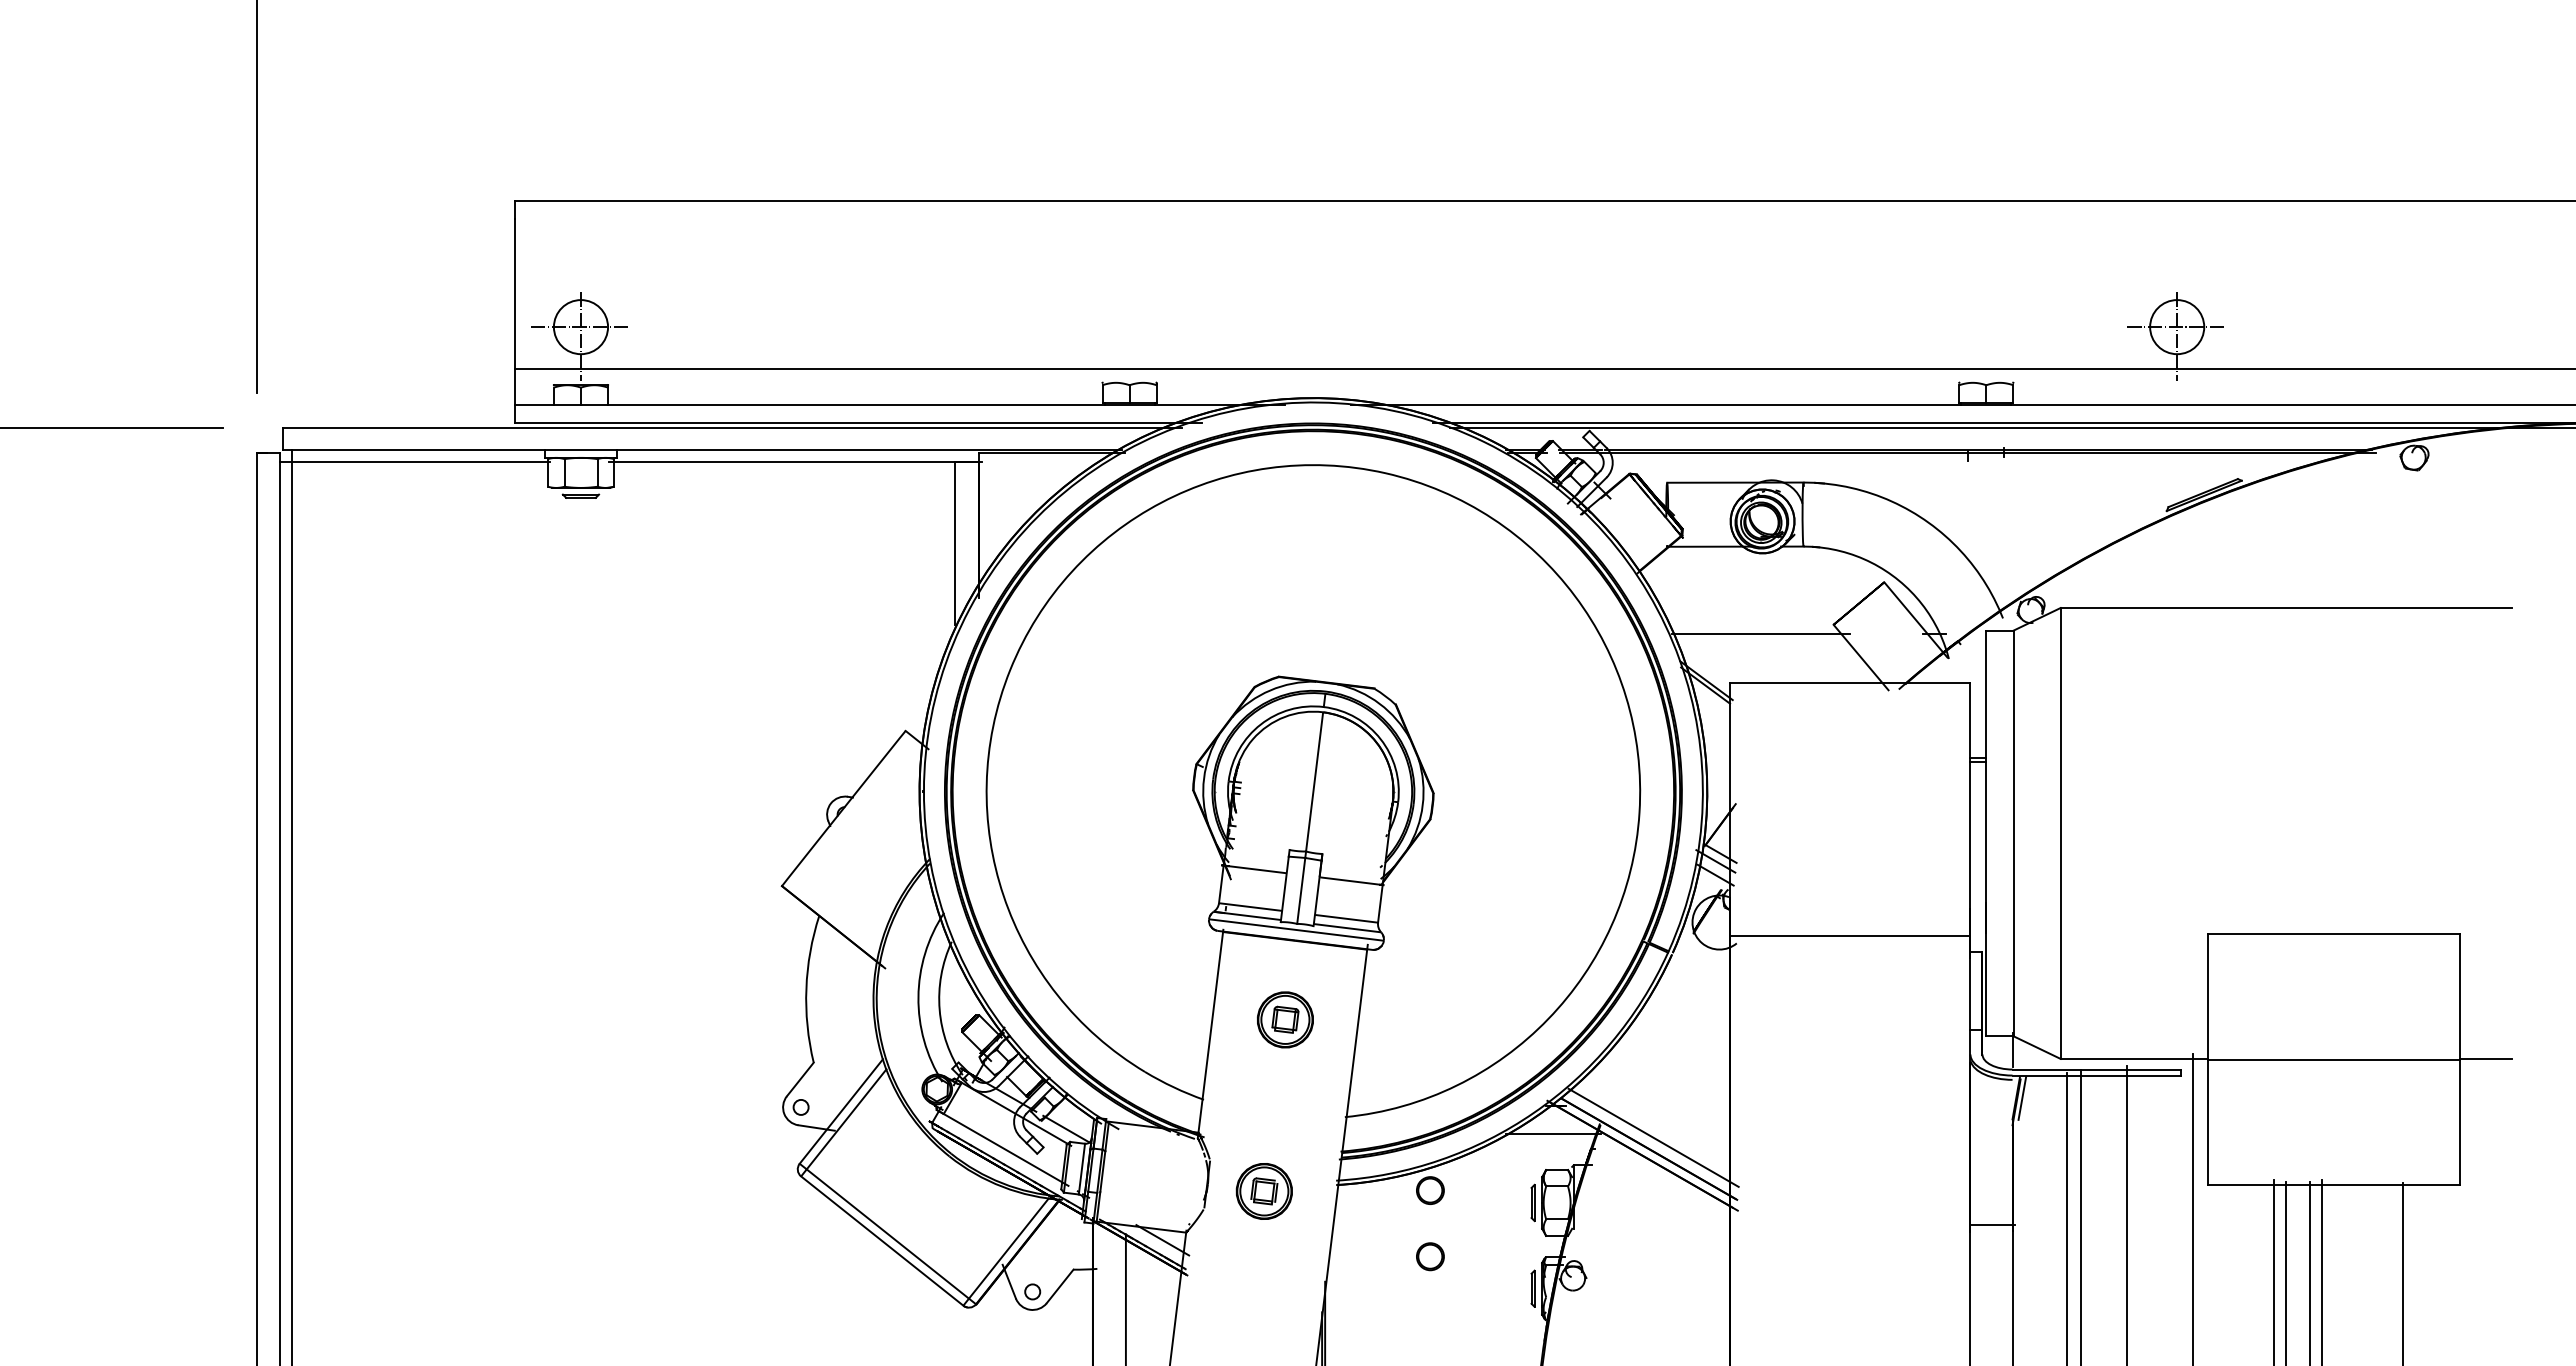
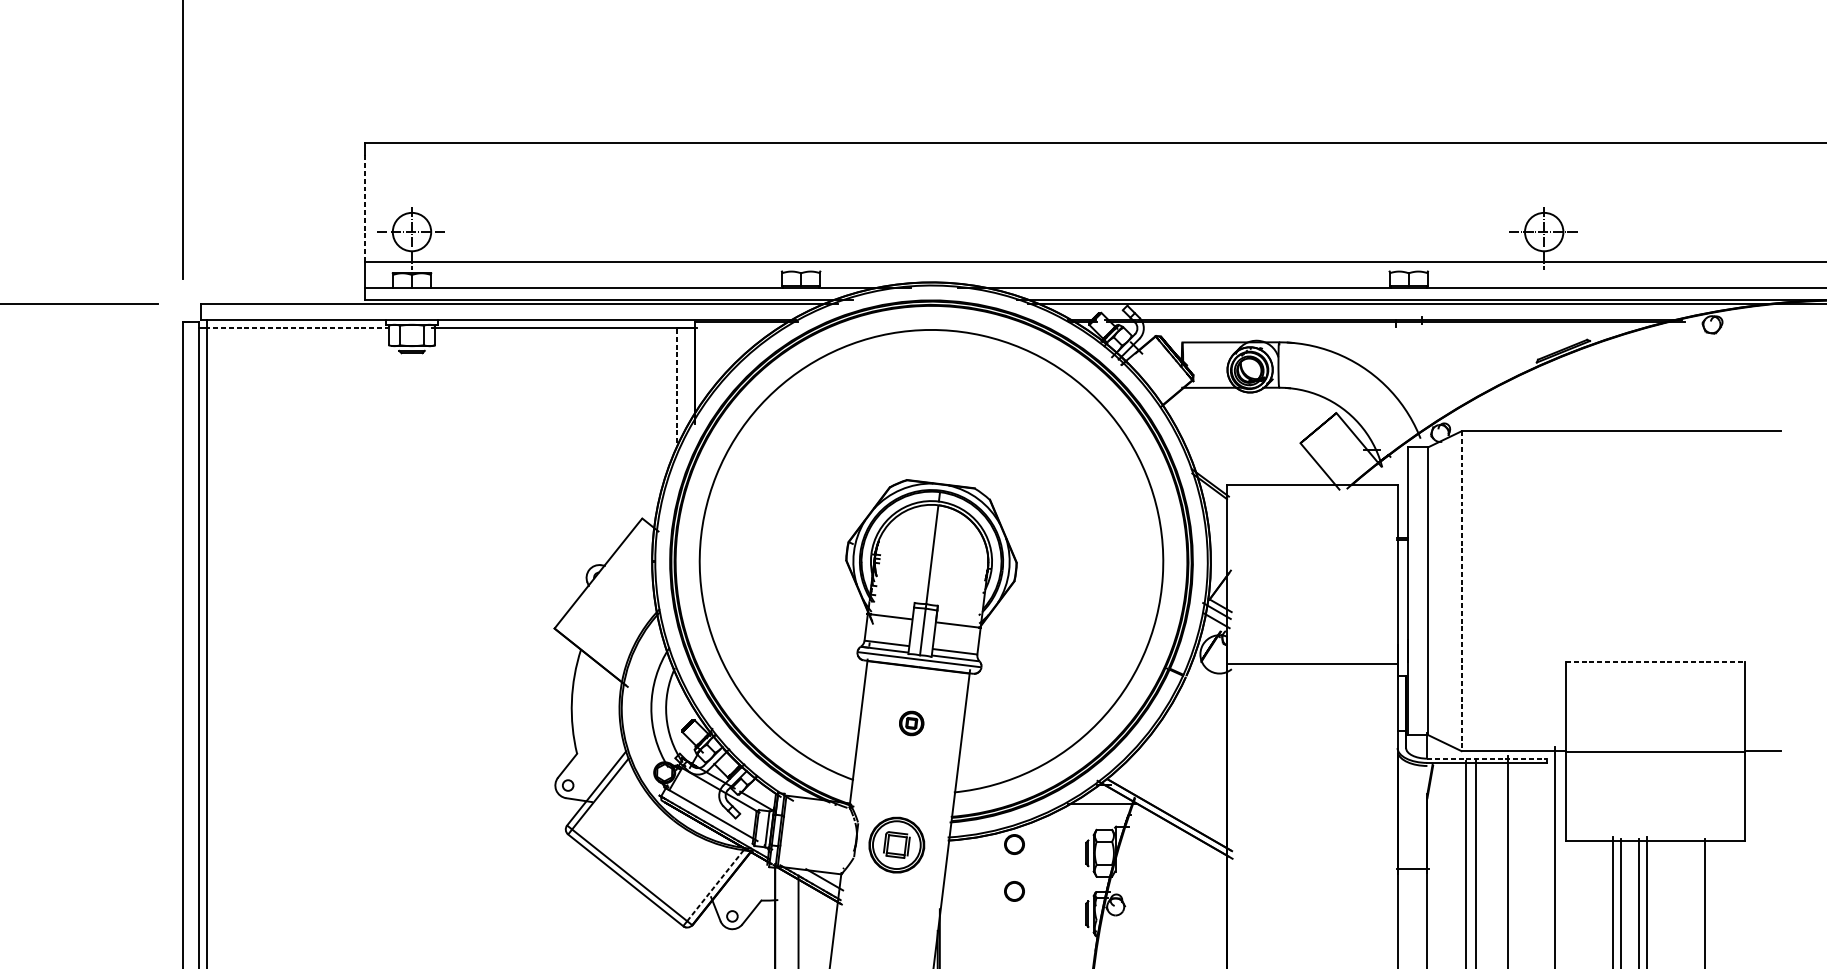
line: (514, 294) -> (364, 208), solid -> dashed
line: (420, 462) -> (298, 328), solid -> dashed
line: (955, 543) -> (677, 385), solid -> dashed
line: (1761, 633) -> (1249, 449), removed
line: (2060, 833) -> (1461, 591), solid -> dashed
line: (2334, 933) -> (1655, 662), solid -> dashed
part: (1285, 1019) -> (911, 723), size x0.6
line: (2097, 1069) -> (1487, 758), solid -> dashed
line: (2022, 1098) -> (1434, 779), removed
line: (1653, 1137) -> (1172, 806), removed
part: (1263, 1191) -> (896, 845), size x1.4
line: (1008, 1248) -> (715, 885), solid -> dashed

